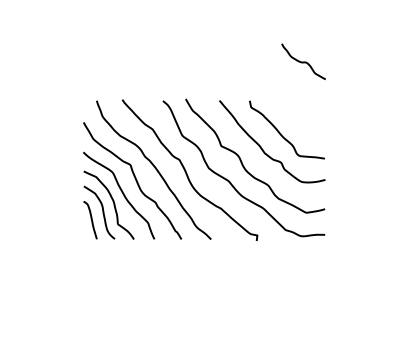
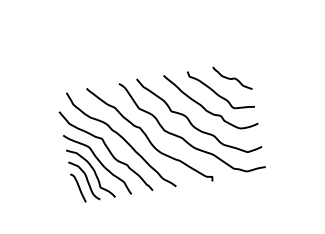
curve: (303, 61) -> (232, 78), moved

